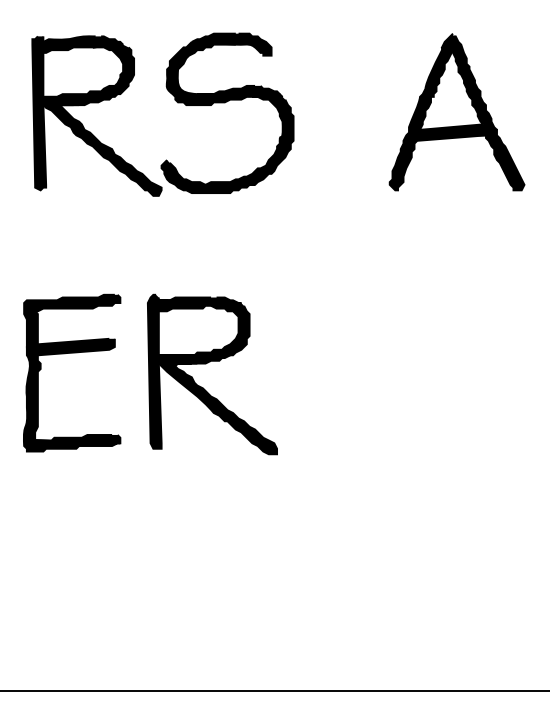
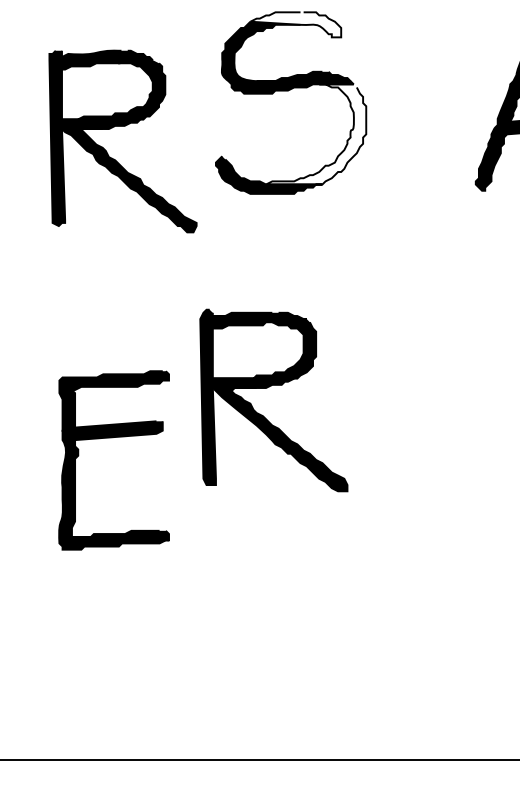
fill: (231, 44) -> (295, 24), removed
part: (96, 103) -> (122, 127), moved
fill: (249, 140) -> (316, 133), removed
part: (72, 353) -> (114, 438), moved

